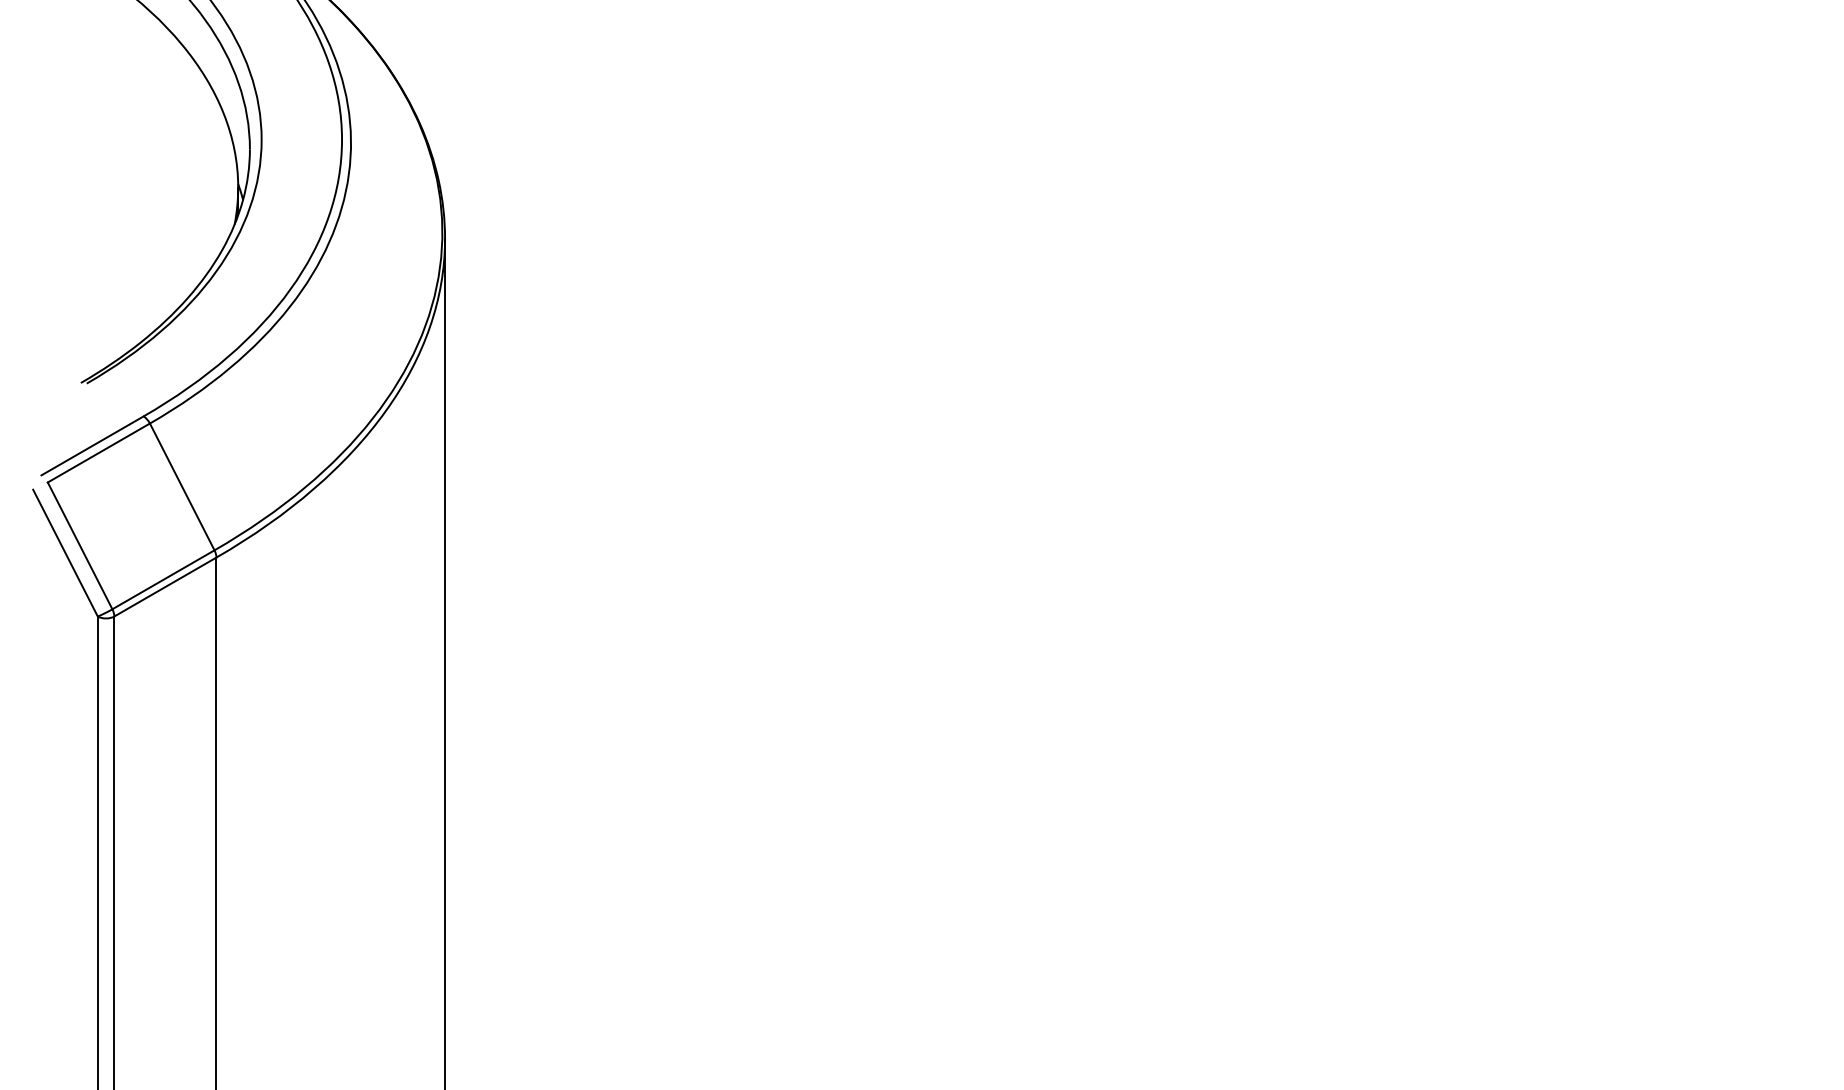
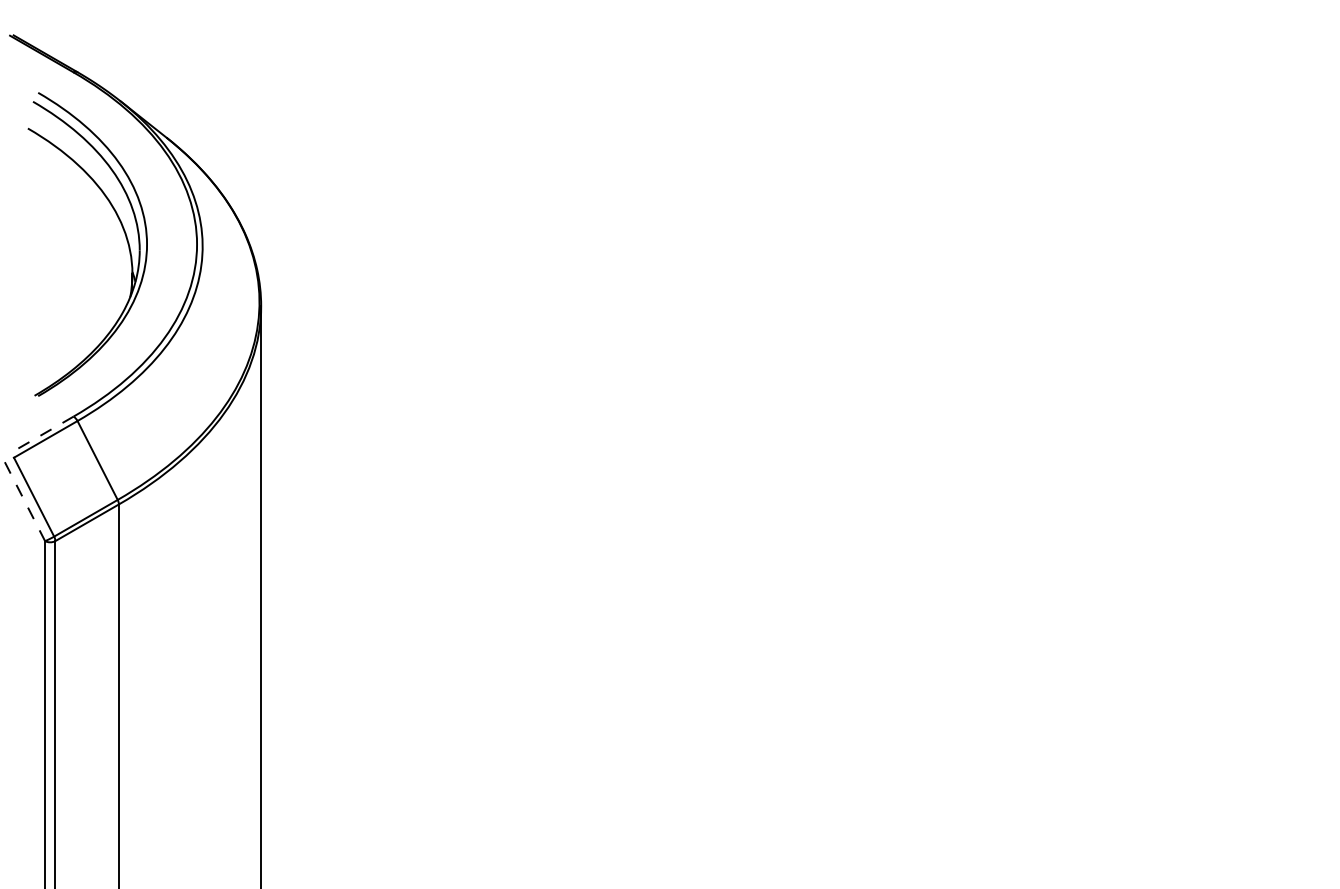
line: (92, 445) -> (41, 434), solid -> dashed
line: (66, 554) -> (25, 502), solid -> dashed

